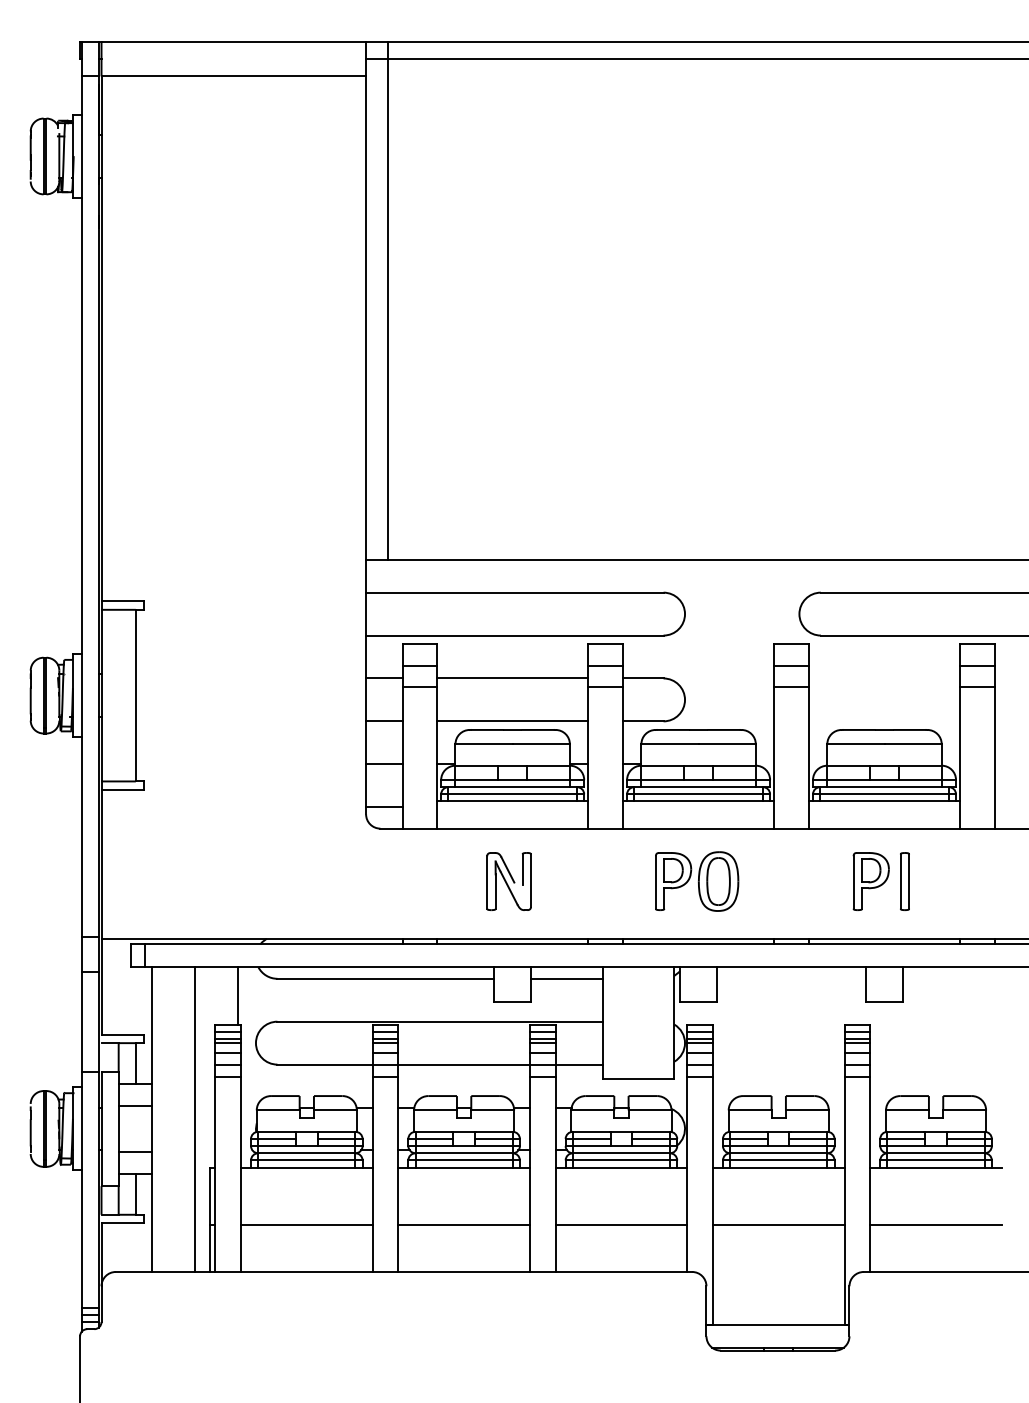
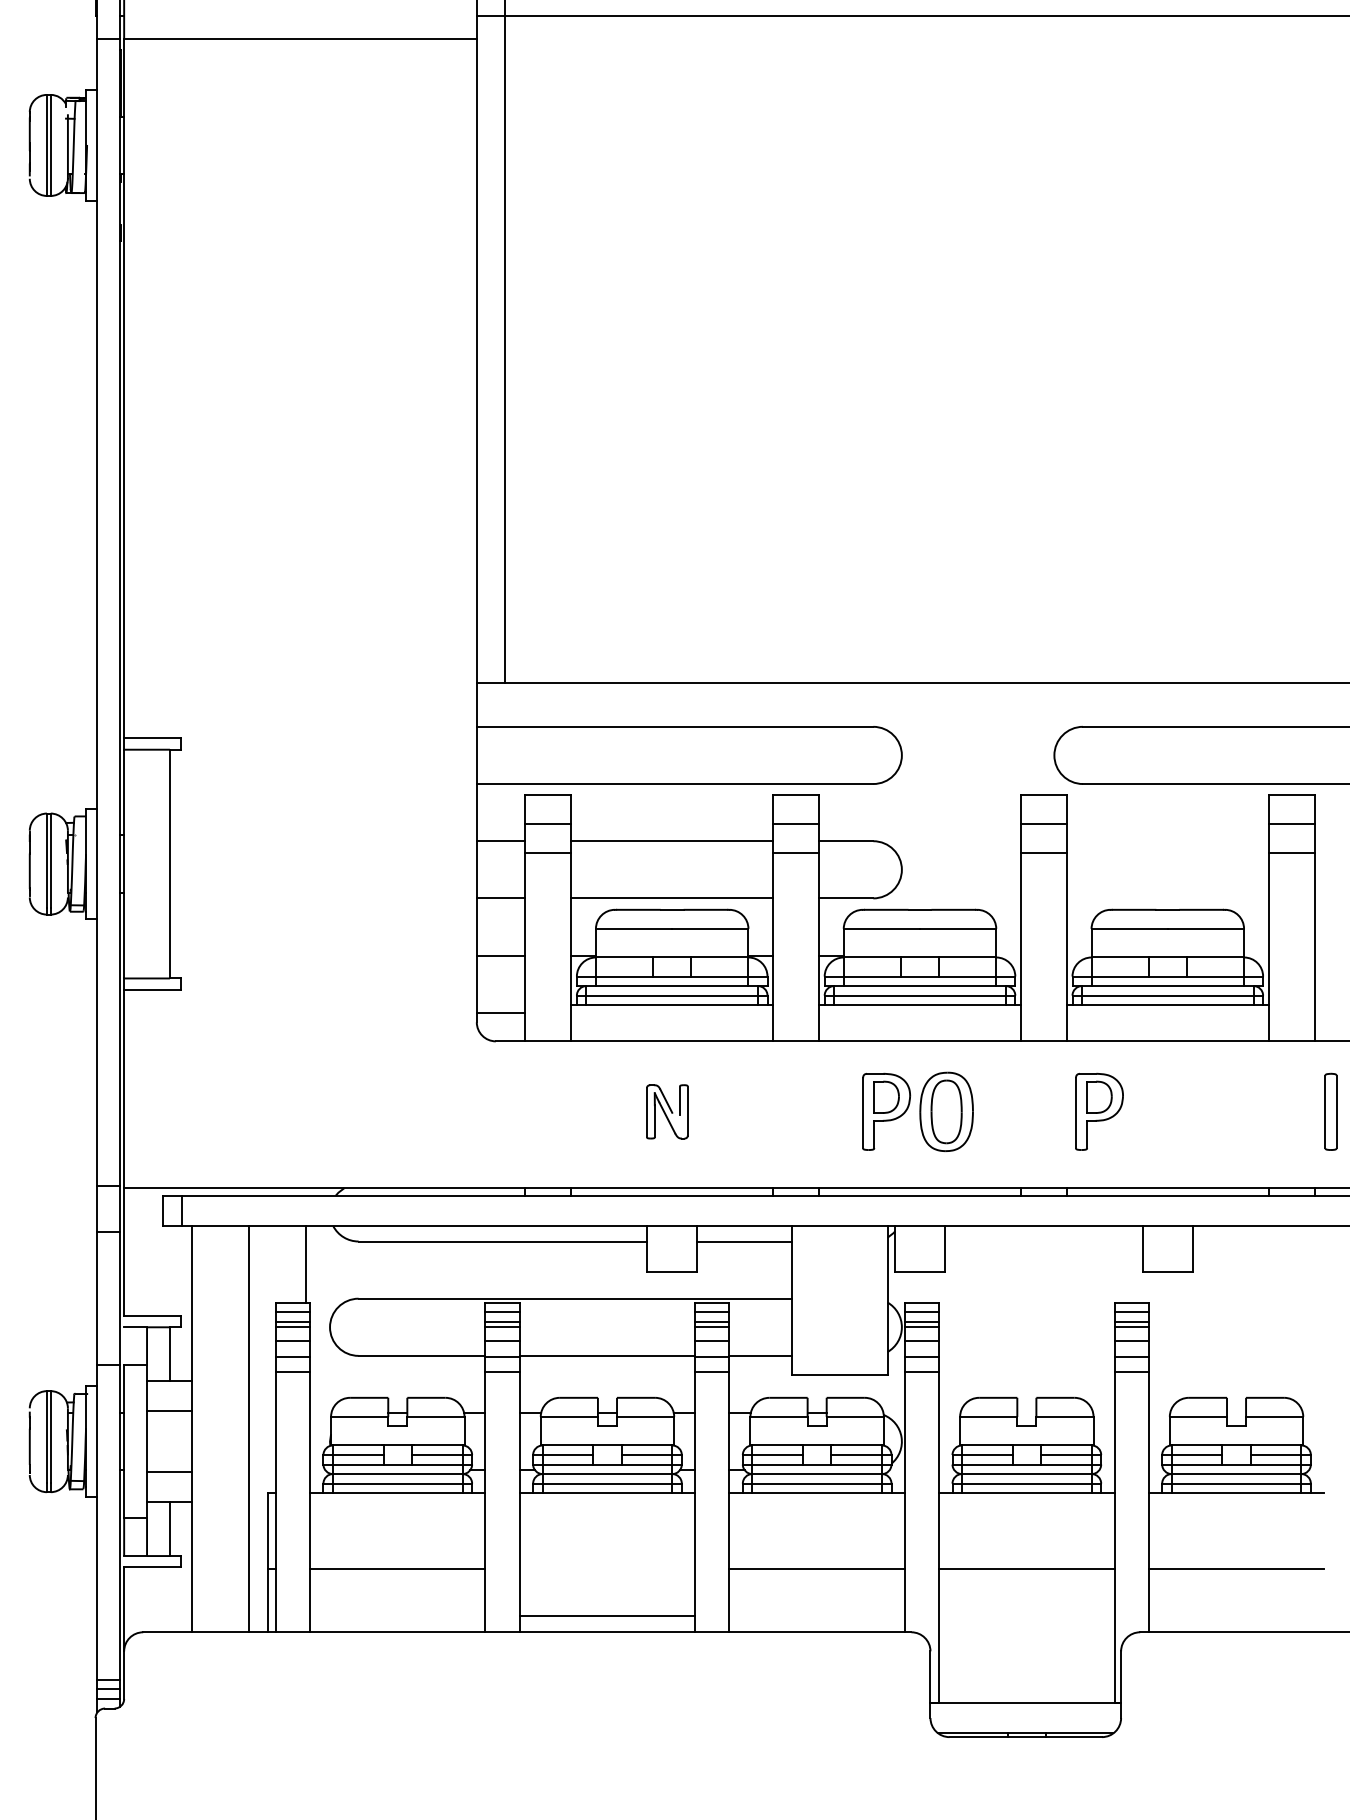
part: (508, 881) -> (666, 1111), size x0.7
part: (870, 881) -> (1098, 1111), moved
part: (904, 881) -> (1330, 1111), moved
line: (463, 1224) -> (606, 1615), moved

